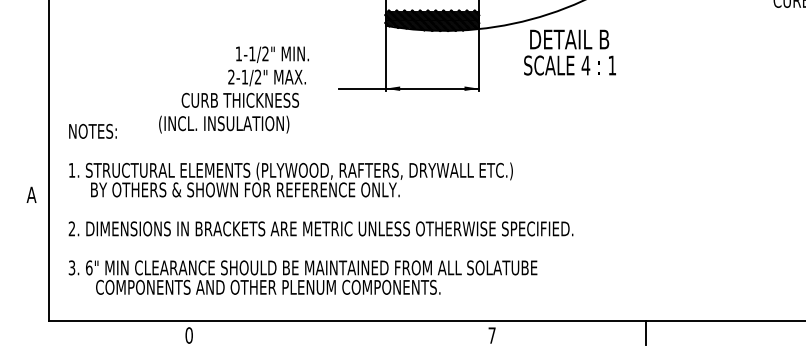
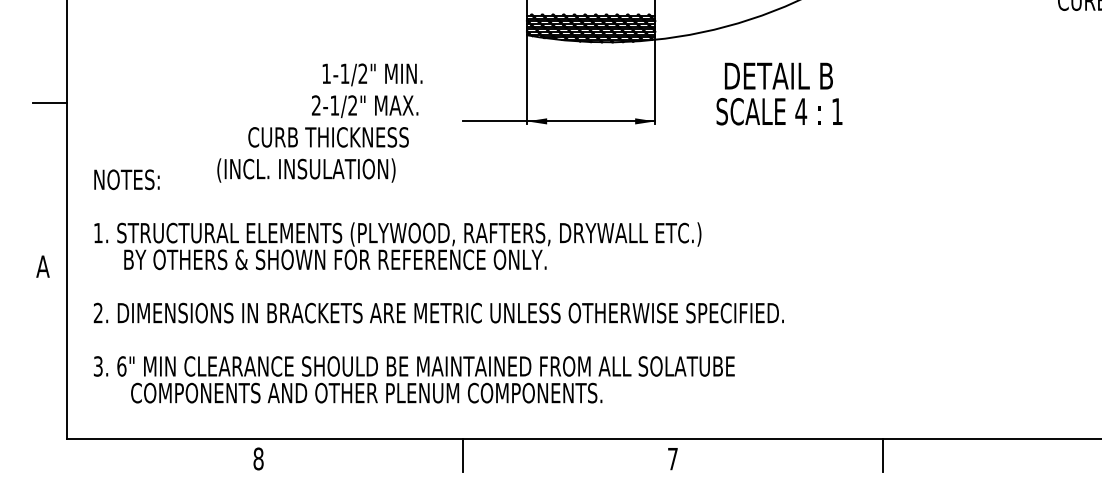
part: (570, 52) -> (779, 93), moved
line: (36, 74) -> (49, 102), added
line: (338, 332) -> (462, 455), added
text: (189, 335) -> (258, 458), 0 -> 8

